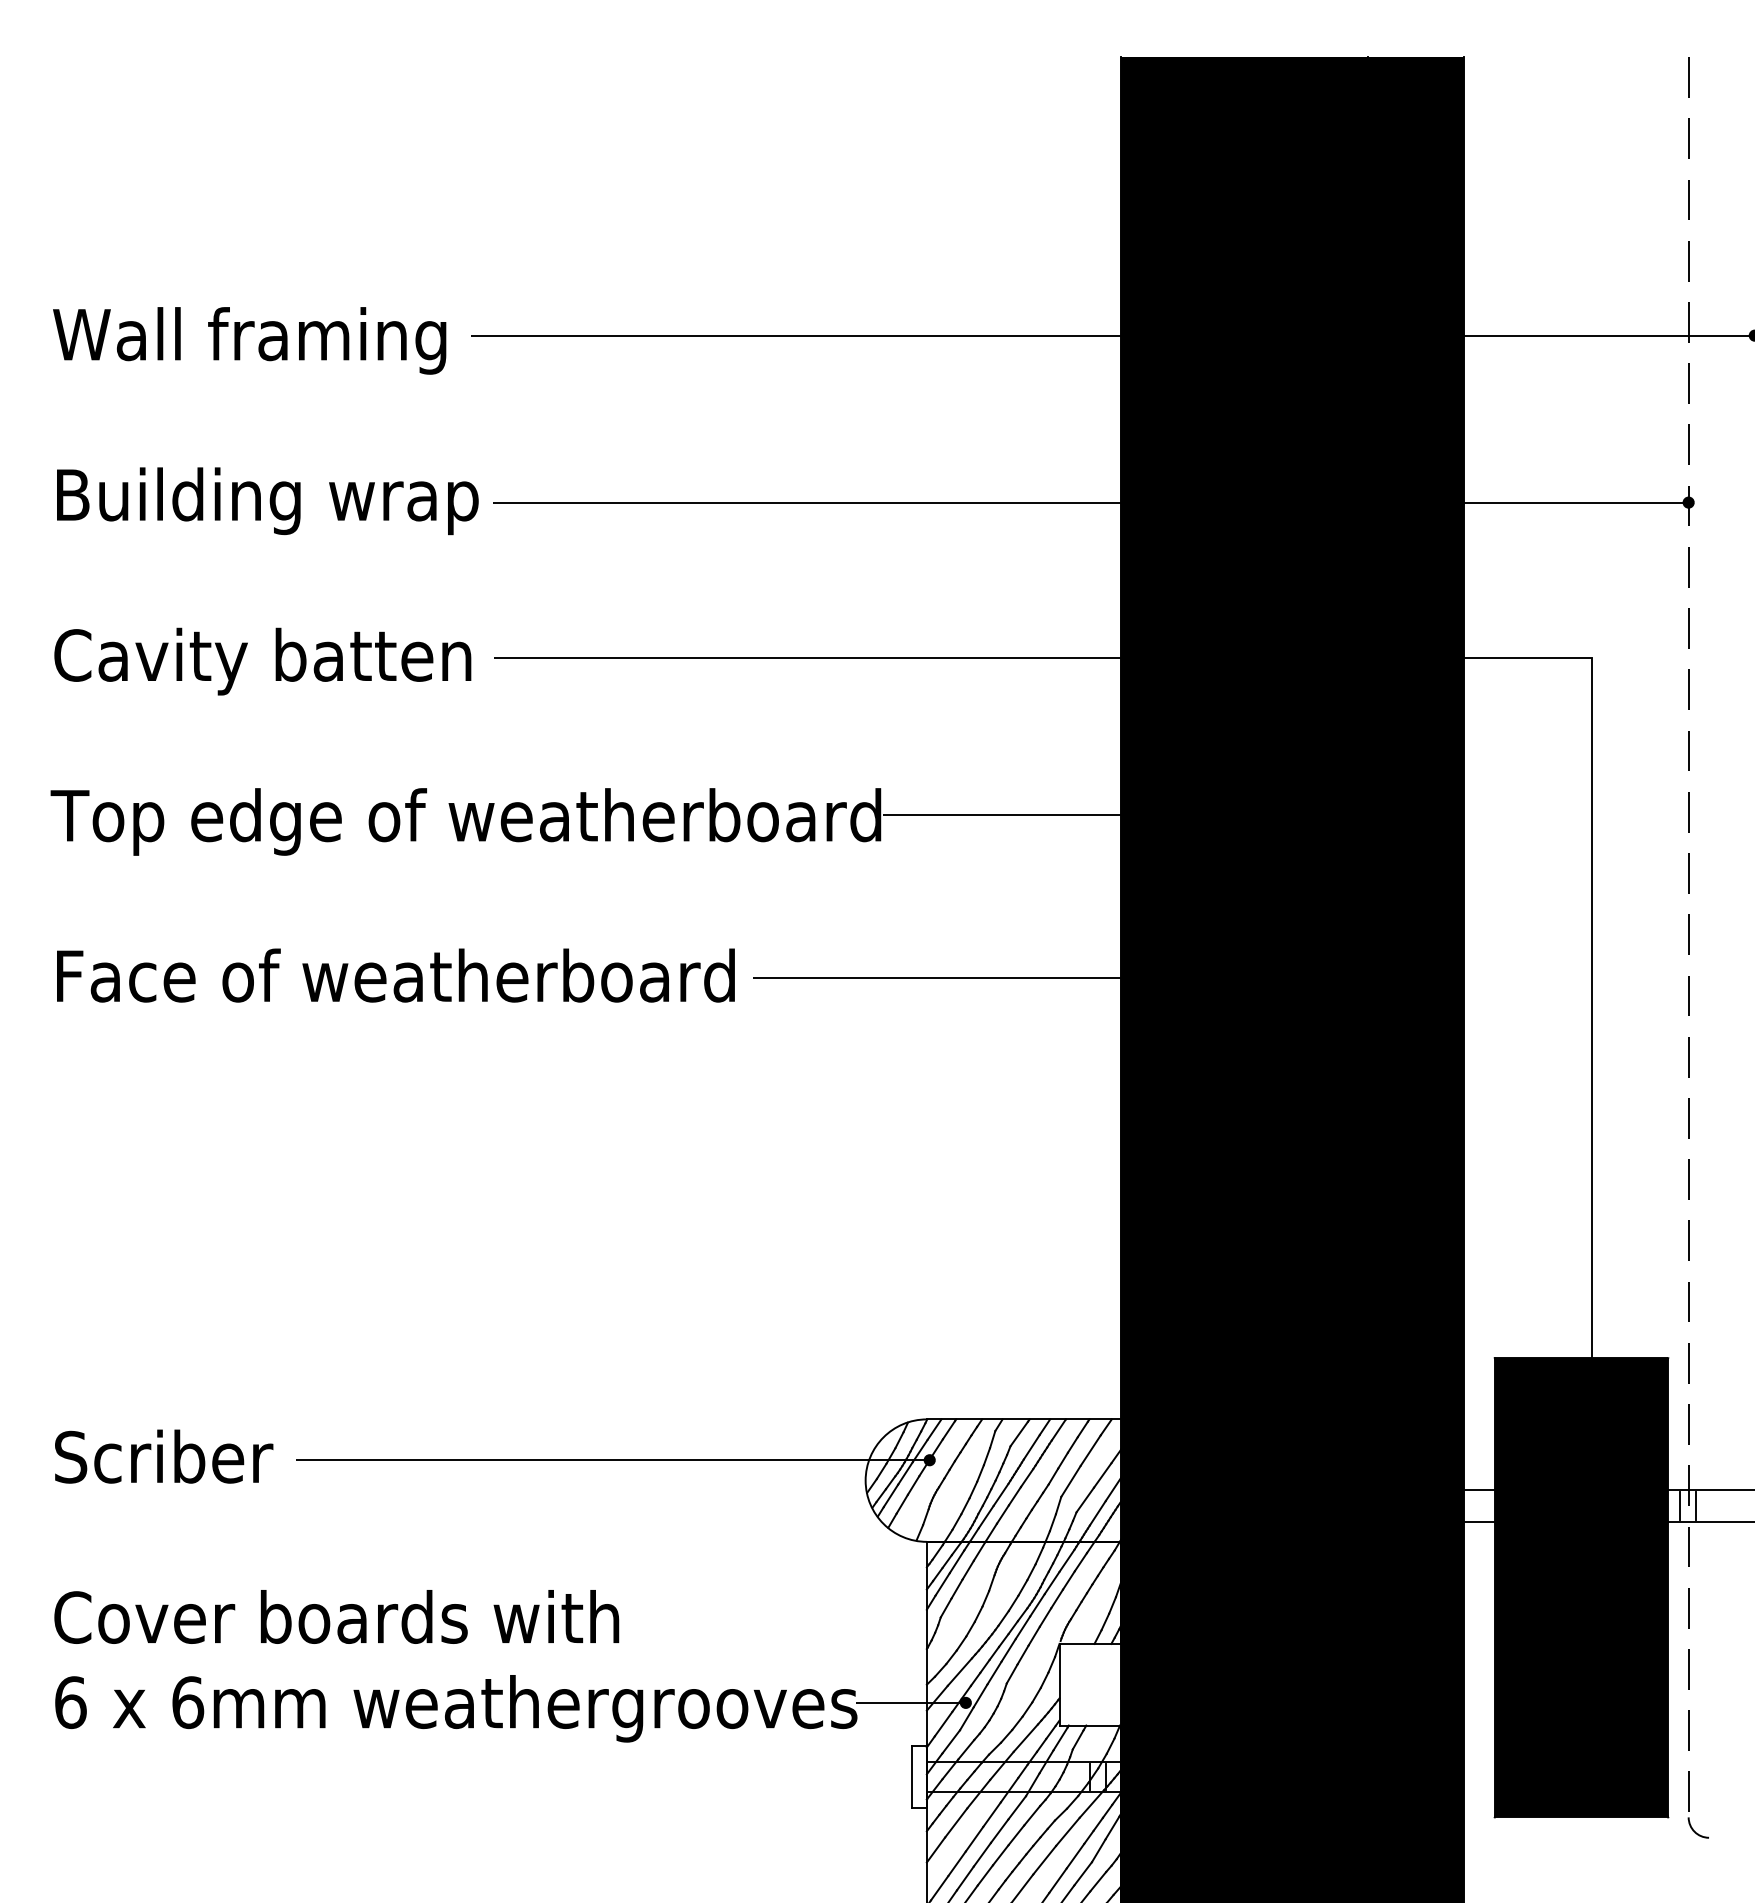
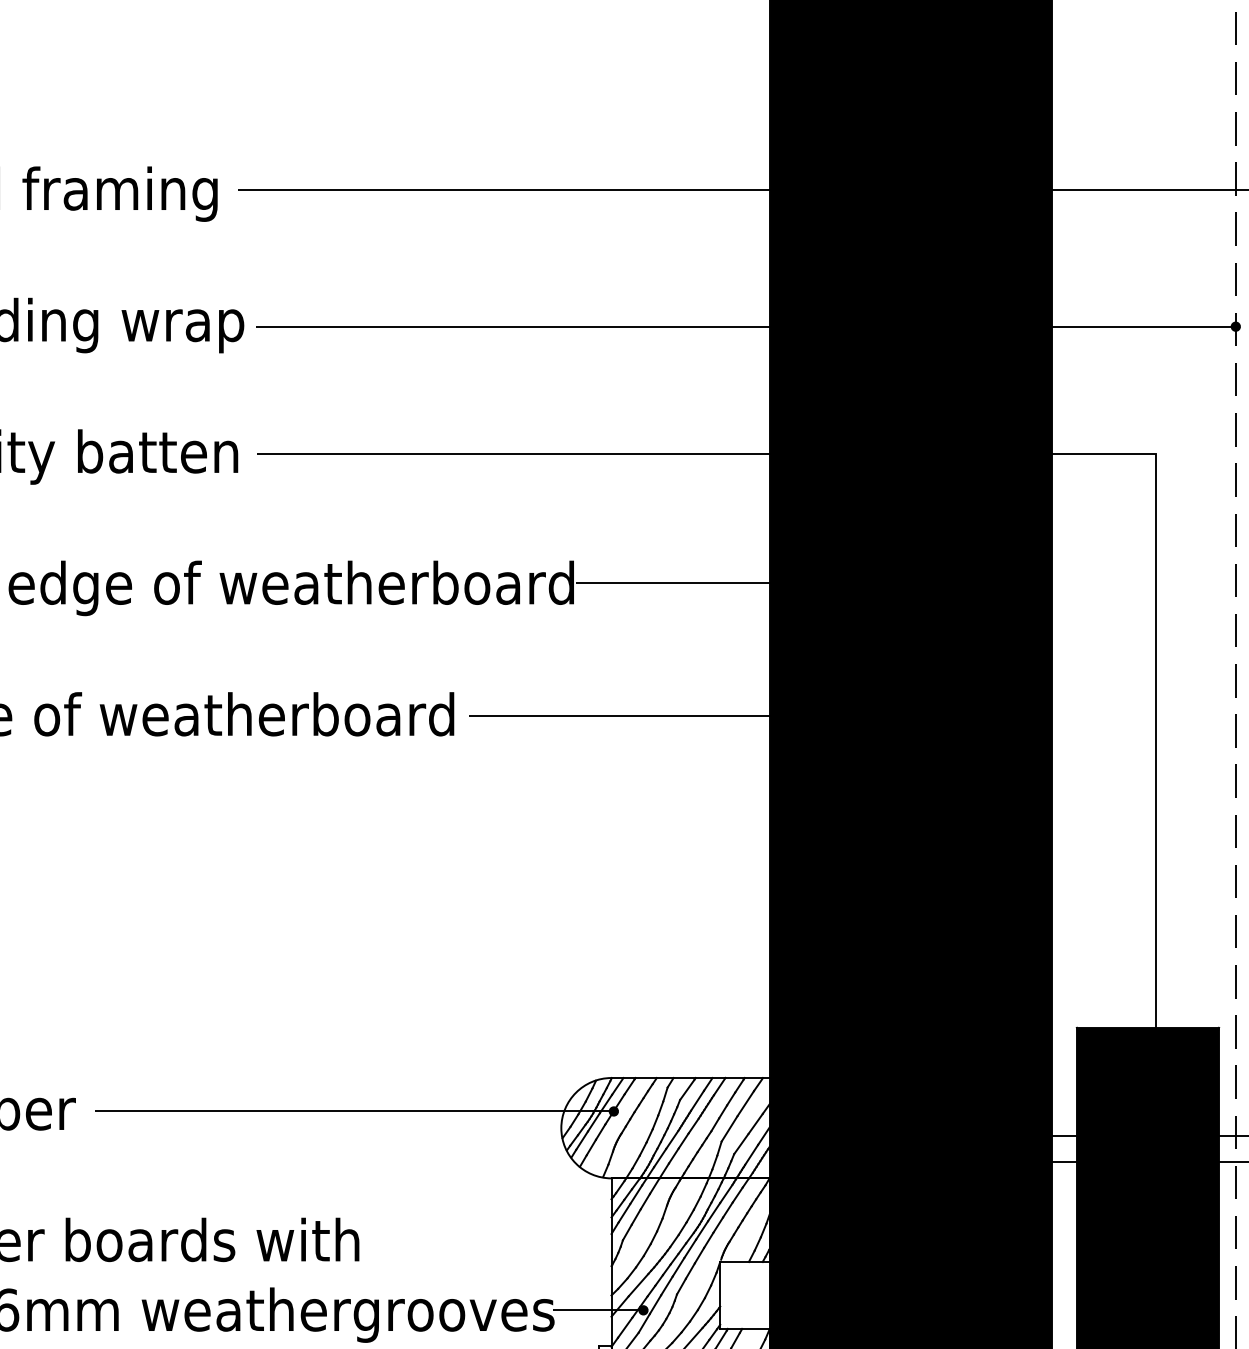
line: (1680, 1506) -> (1229, 1149), removed
line: (1695, 1506) -> (1241, 1149), removed

